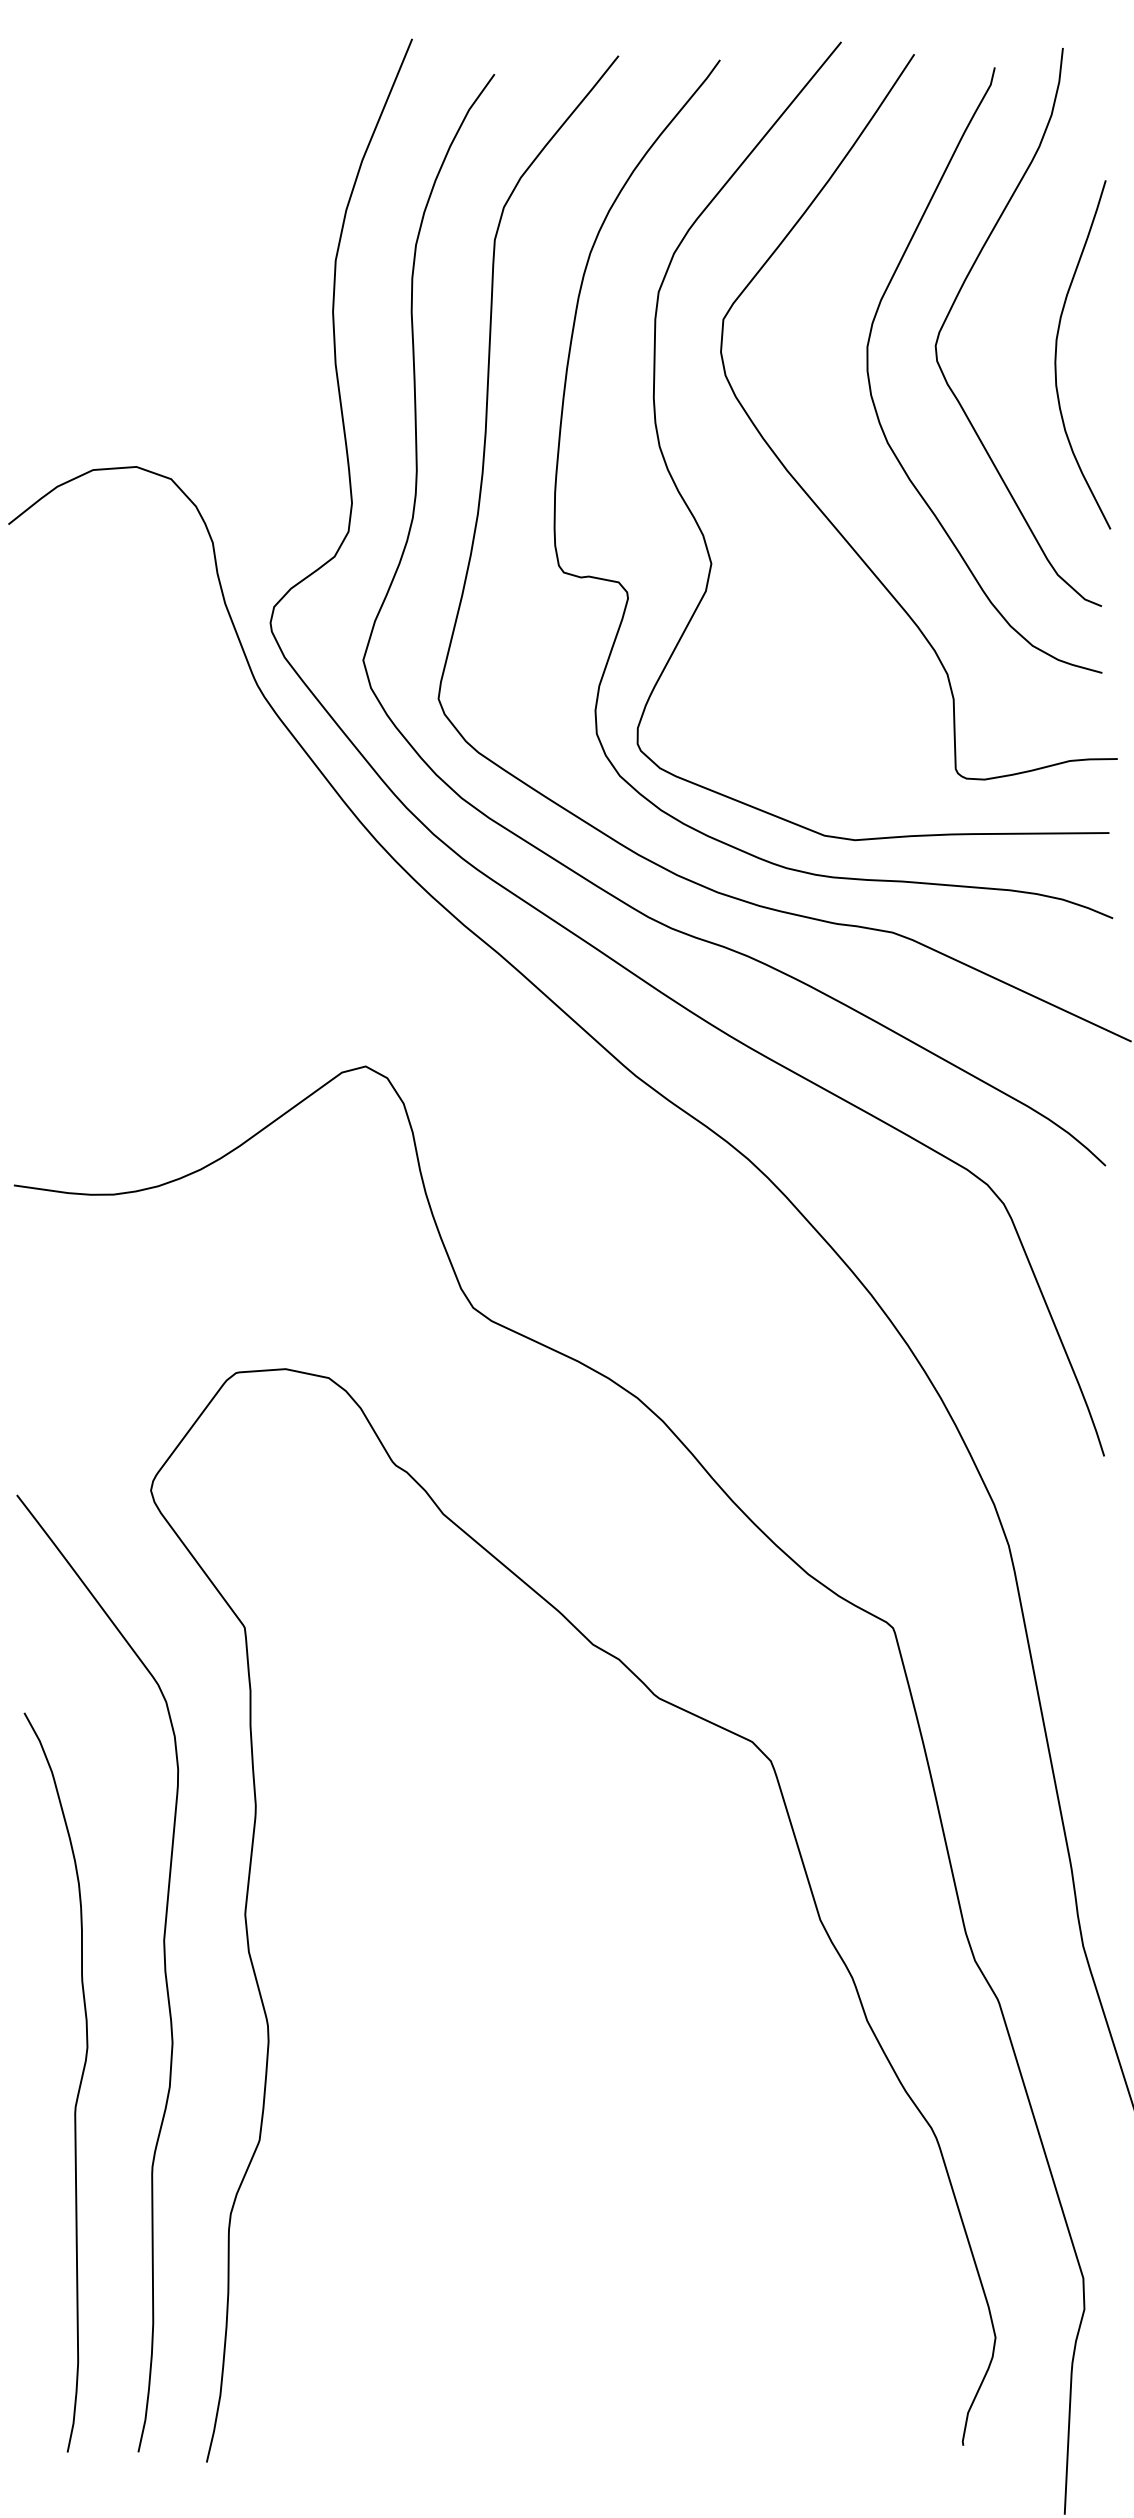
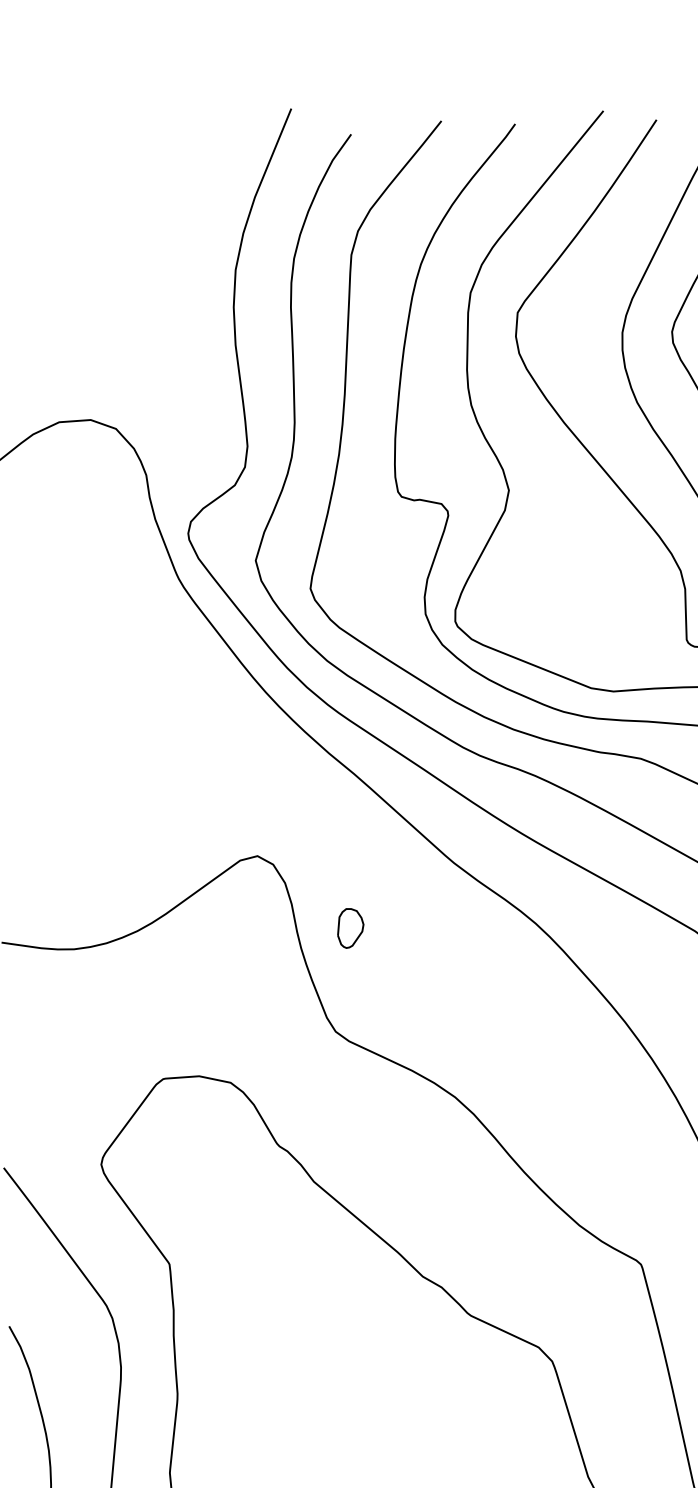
part: (493, 1165) -> (350, 928), added

